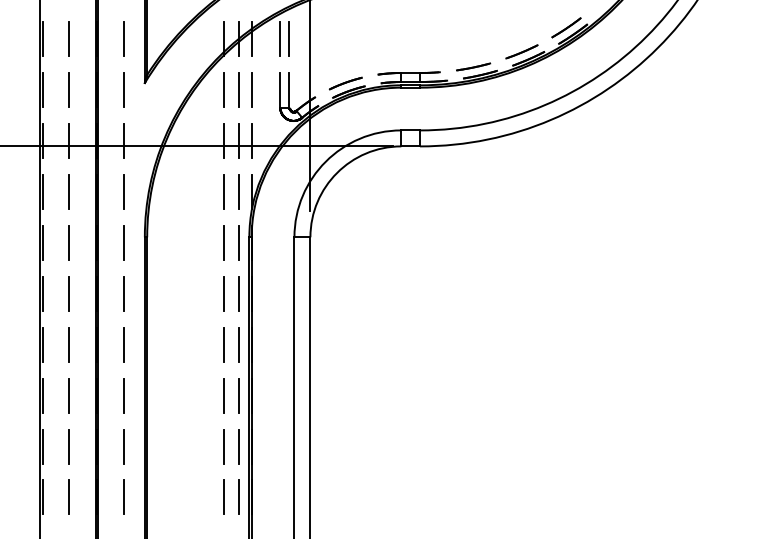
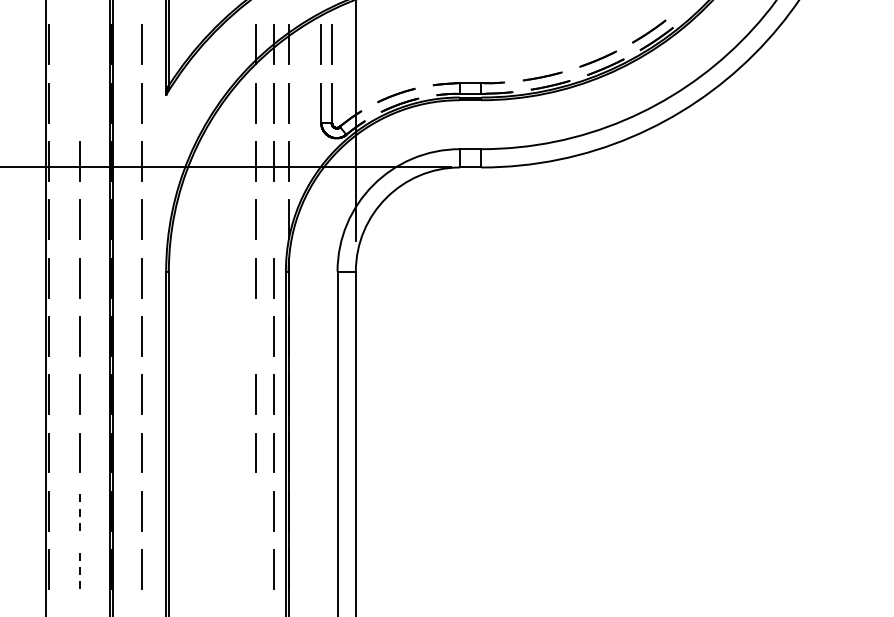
line: (69, 39) -> (79, 45), removed
line: (69, 90) -> (79, 103), removed
line: (238, 192) -> (273, 220), removed
line: (223, 293) -> (256, 335), removed
line: (69, 446) -> (79, 511), solid -> dashed
line: (223, 446) -> (256, 511), removed
line: (69, 497) -> (79, 569), solid -> dashed
line: (223, 497) -> (256, 569), removed

